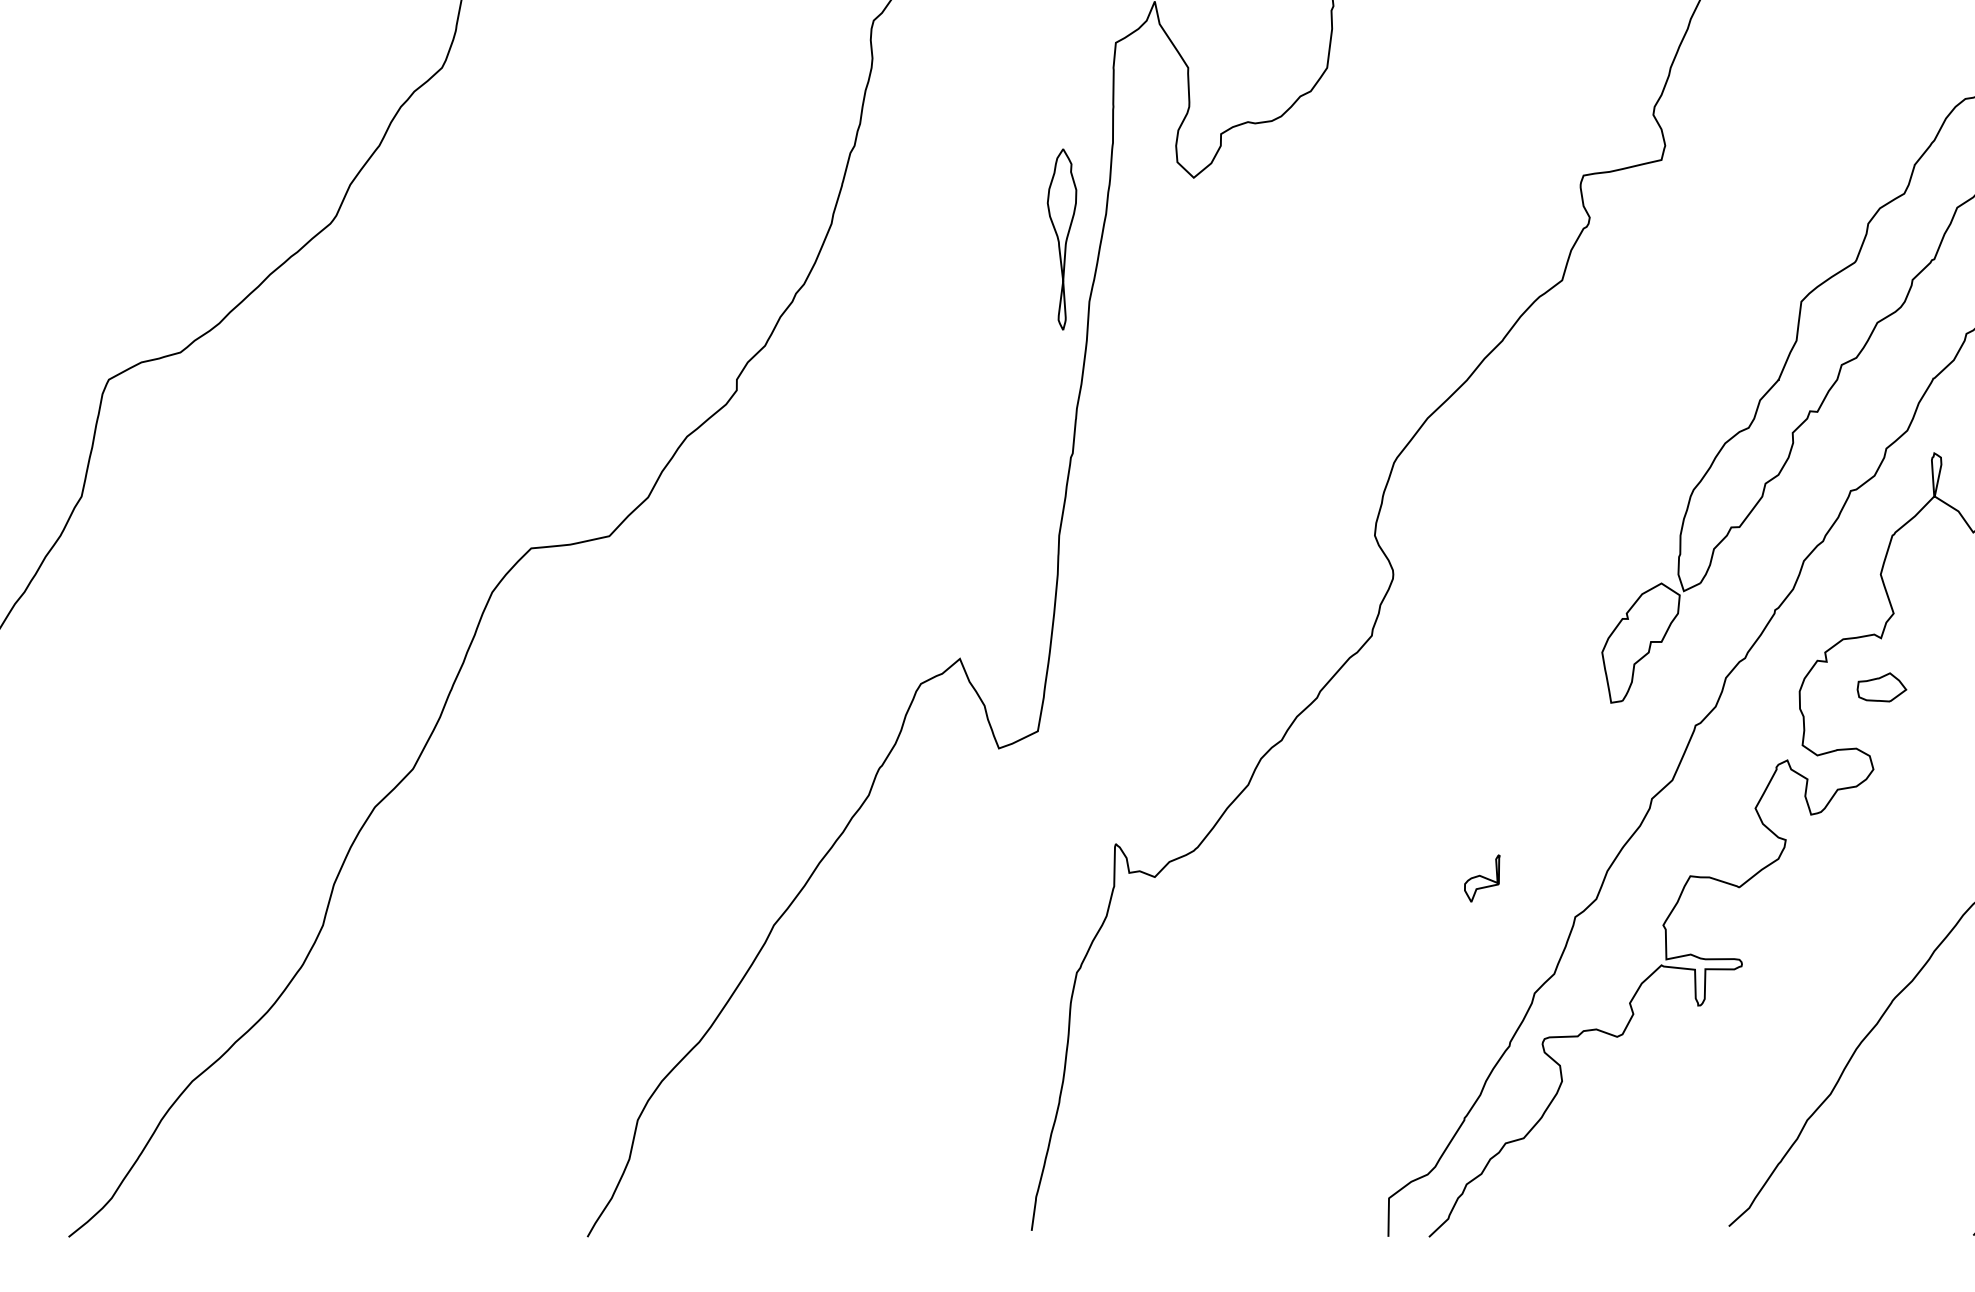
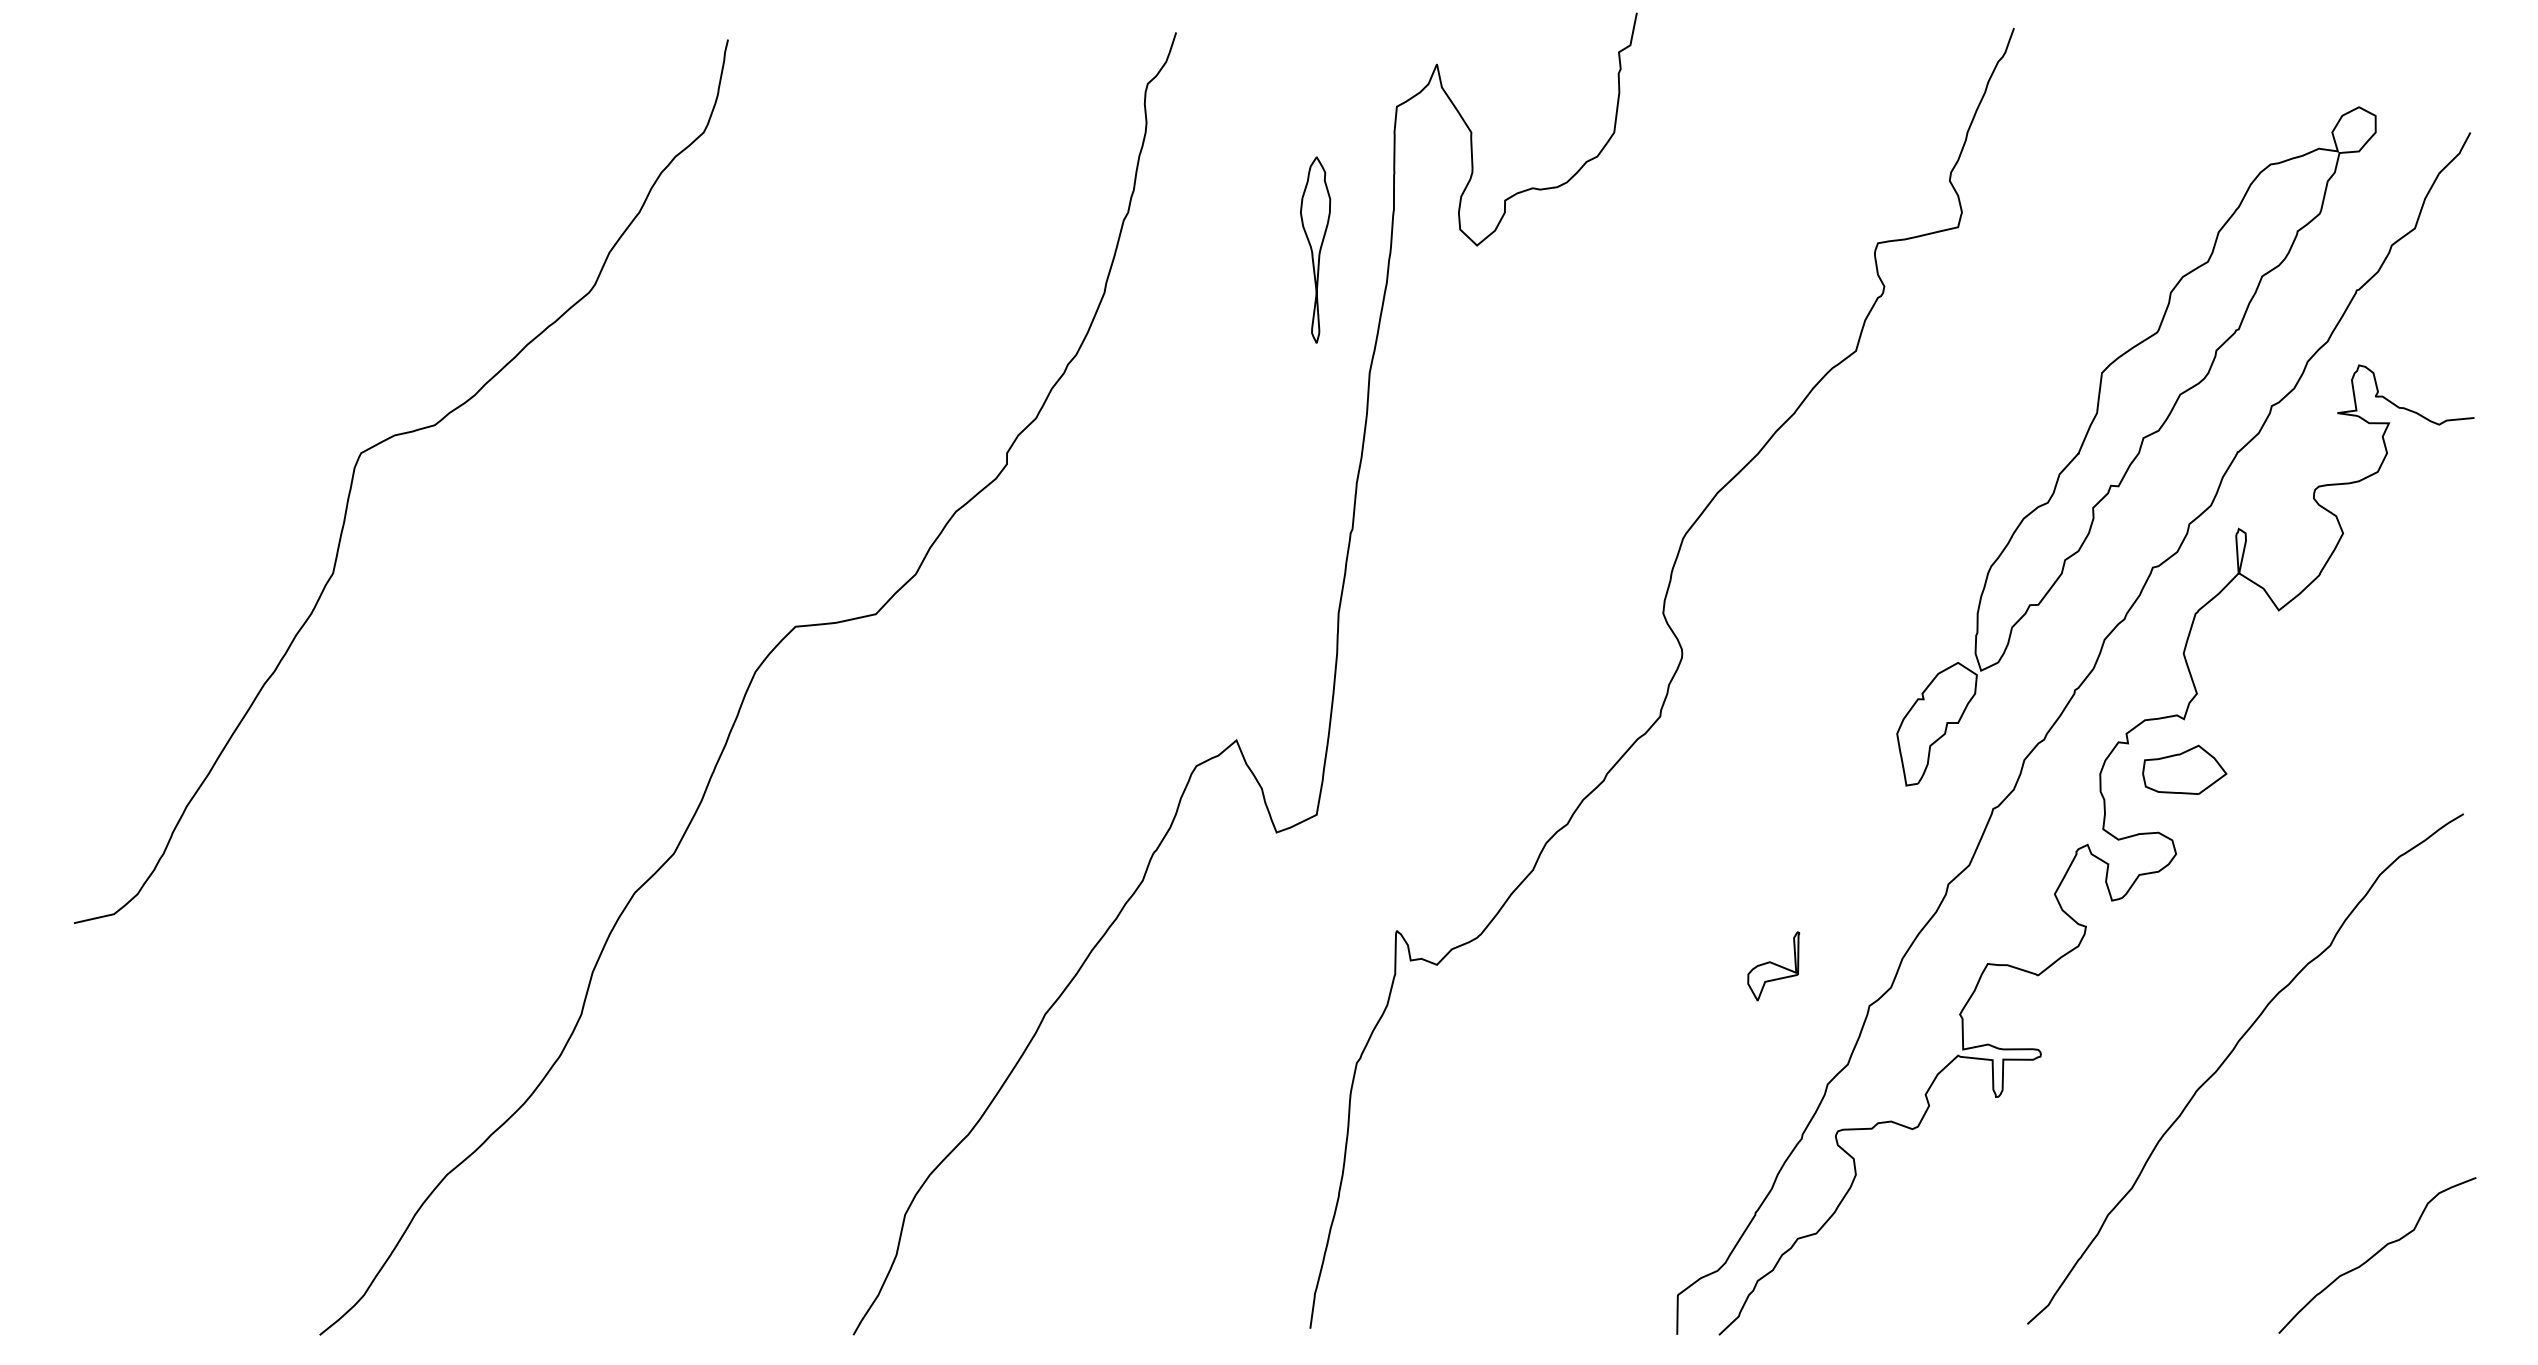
part: (1062, 238) -> (1315, 249), moved
part: (1881, 687) -> (2184, 769), size x1.67
part: (1482, 878) -> (1773, 966), size x1.43

